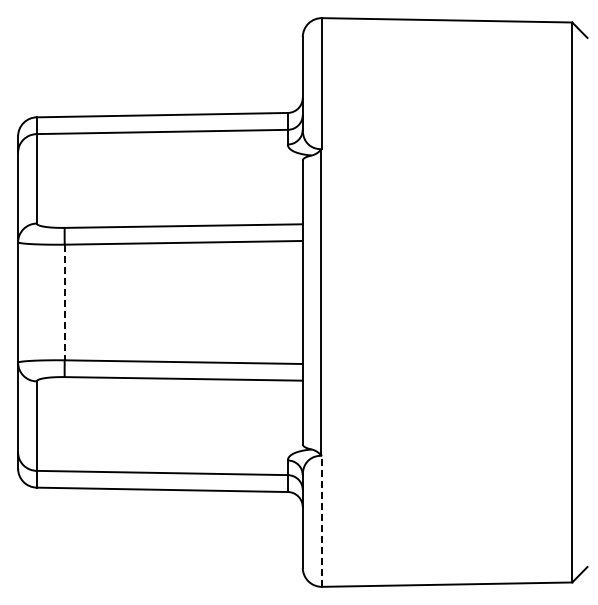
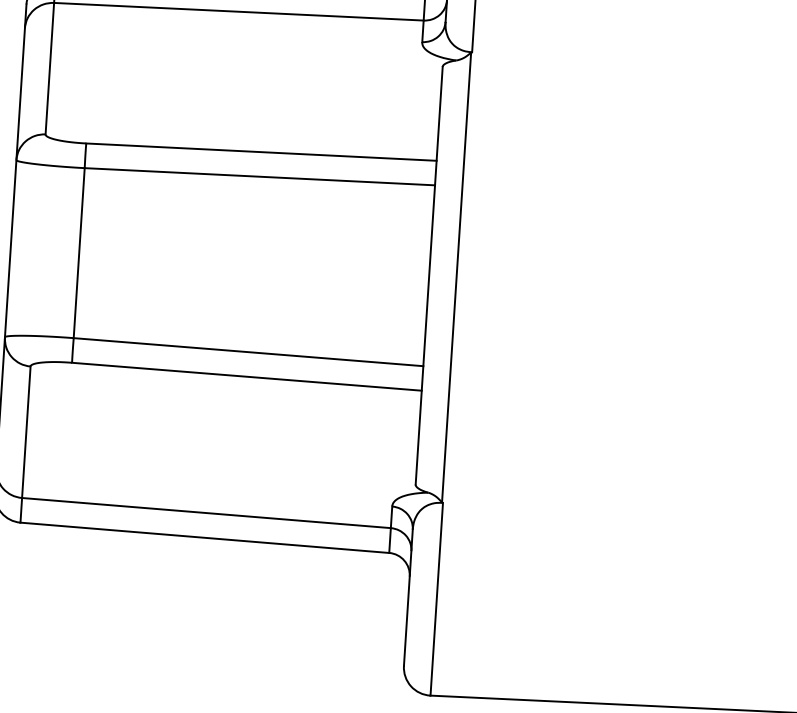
line: (64, 302) -> (78, 253), dashed -> solid
line: (322, 521) -> (437, 599), dashed -> solid

